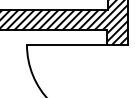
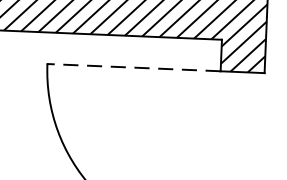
line: (66, 44) -> (132, 66), solid -> dashed

